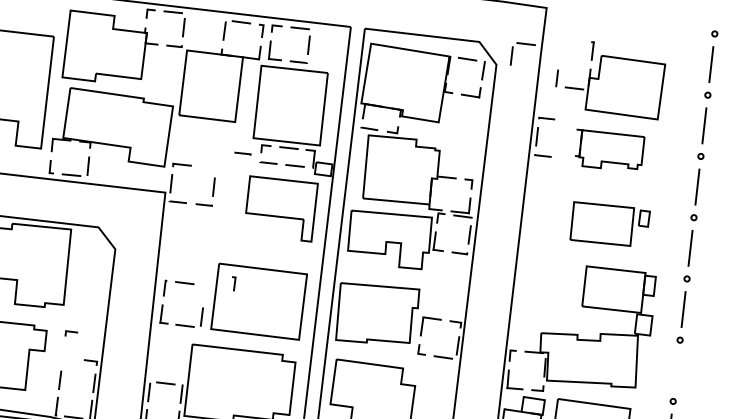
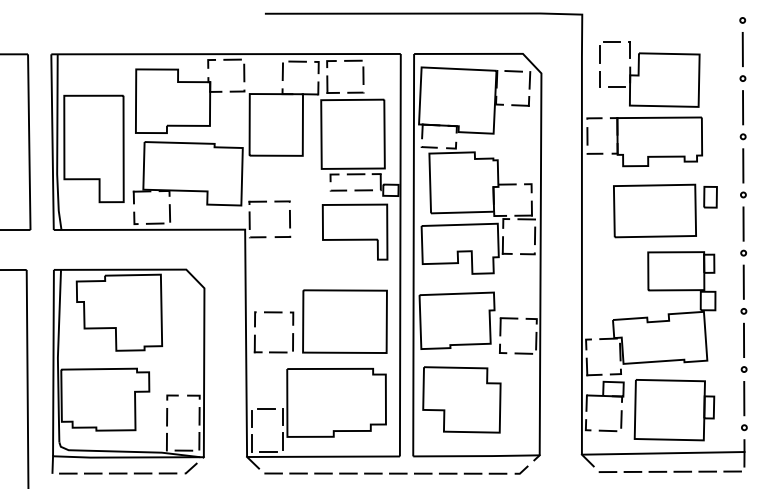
part: (512, 54) -> (600, 52), moved
part: (609, 150) -> (656, 141), size x1.43
line: (242, 153) -> (282, 201), moved
part: (610, 224) -> (665, 210), size x1.43
line: (234, 283) -> (292, 318), moved
line: (71, 332) -> (172, 396), moved
line: (676, 370) -> (743, 340), added

